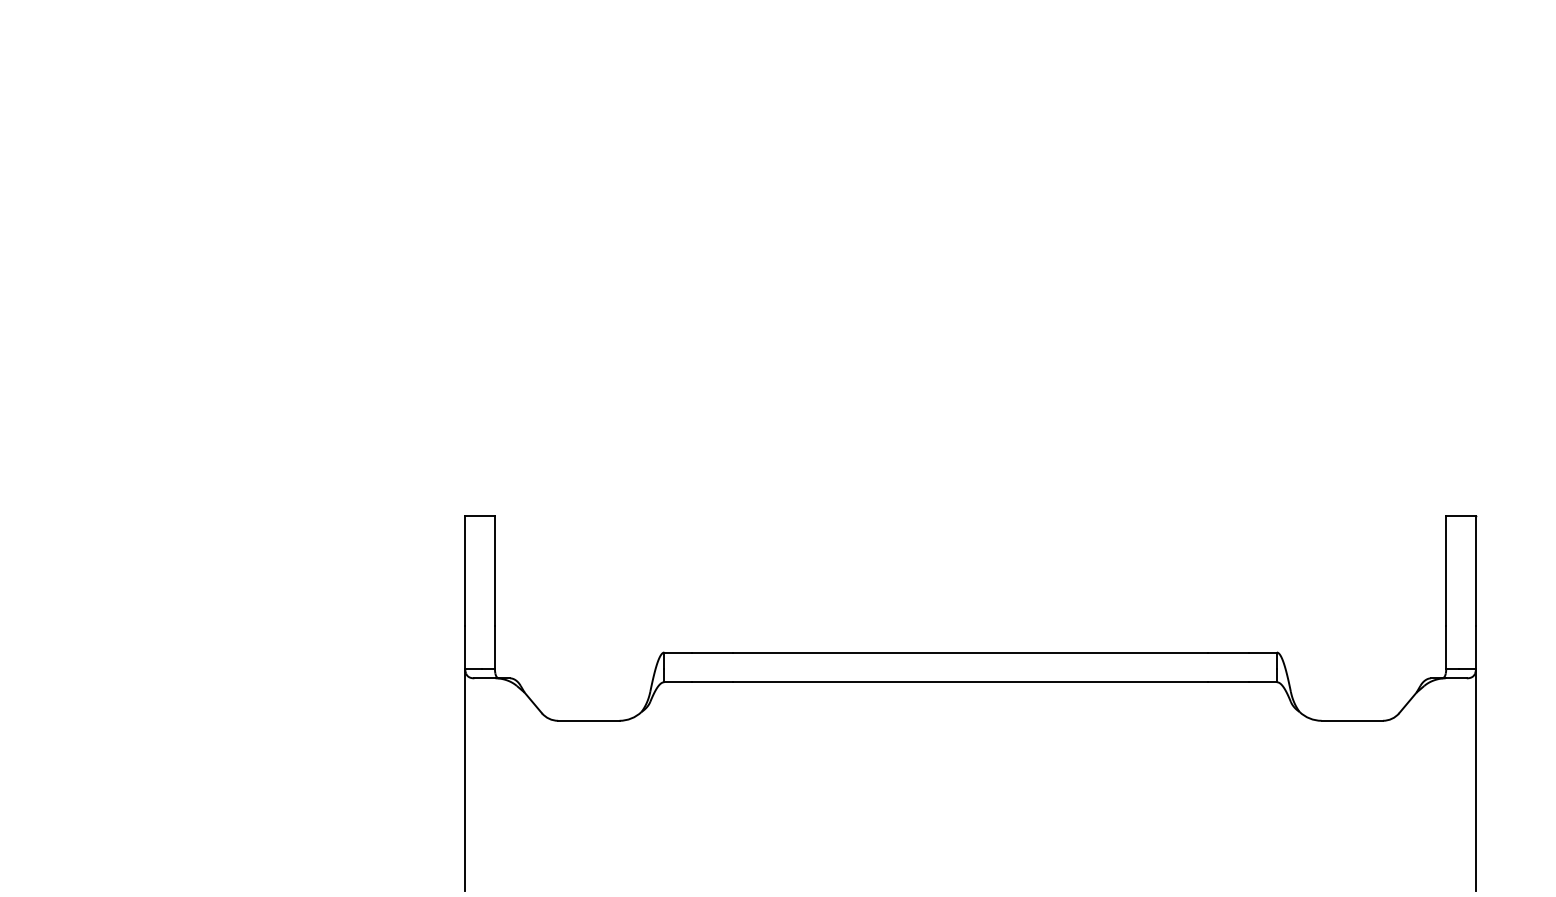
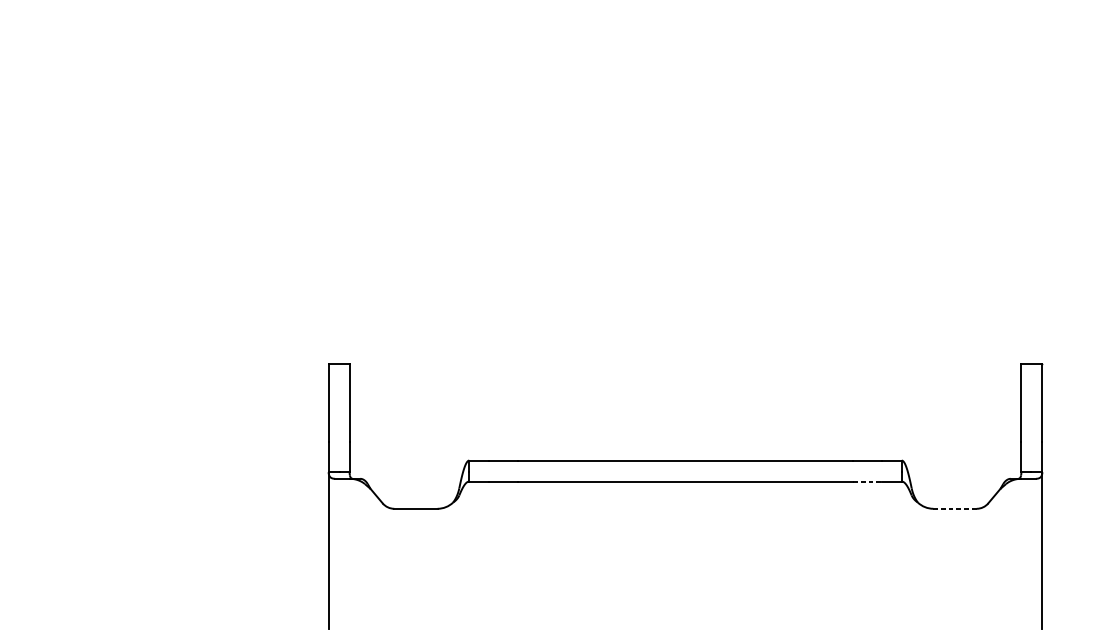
line: (1228, 682) -> (867, 481), solid -> dashed
line: (1352, 720) -> (955, 508), solid -> dashed

